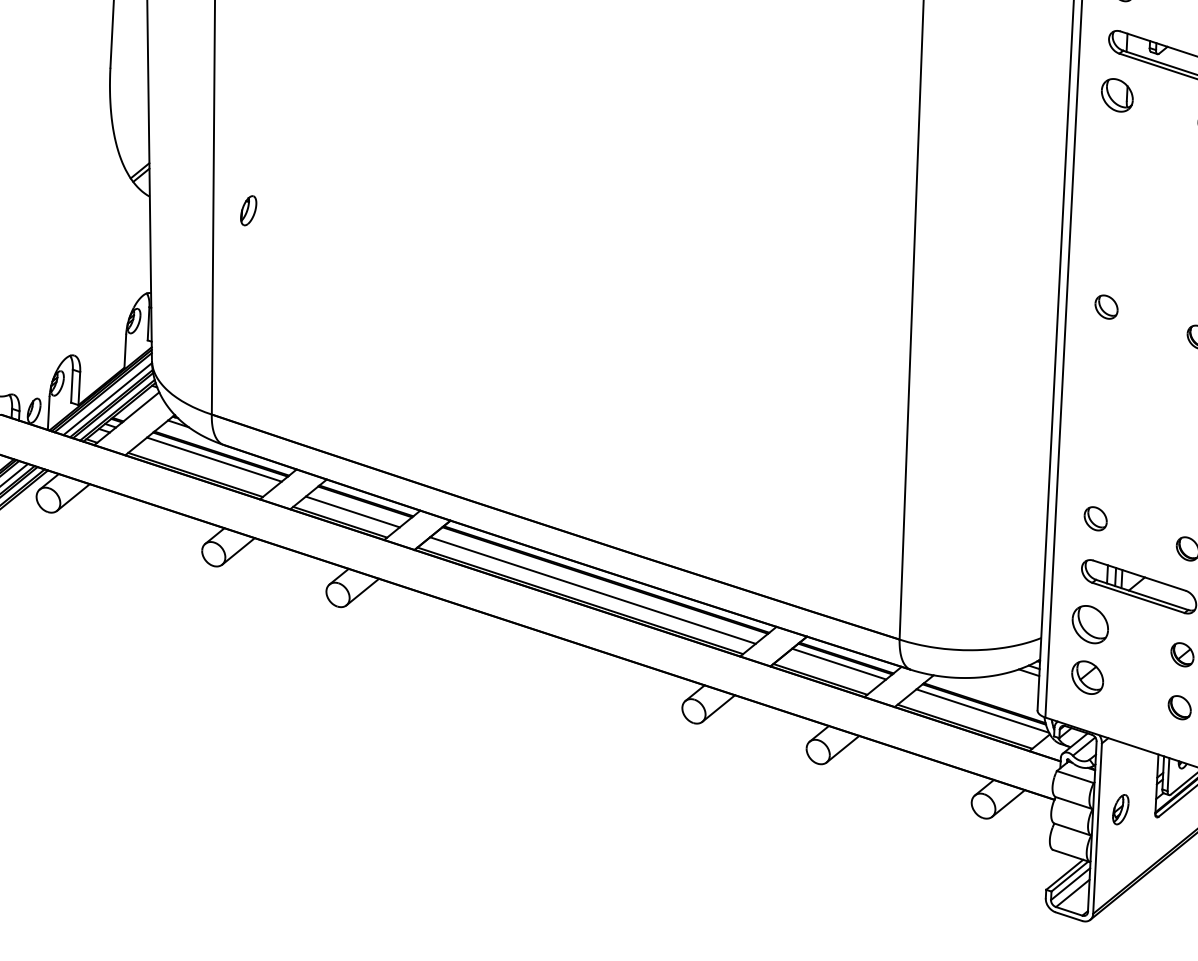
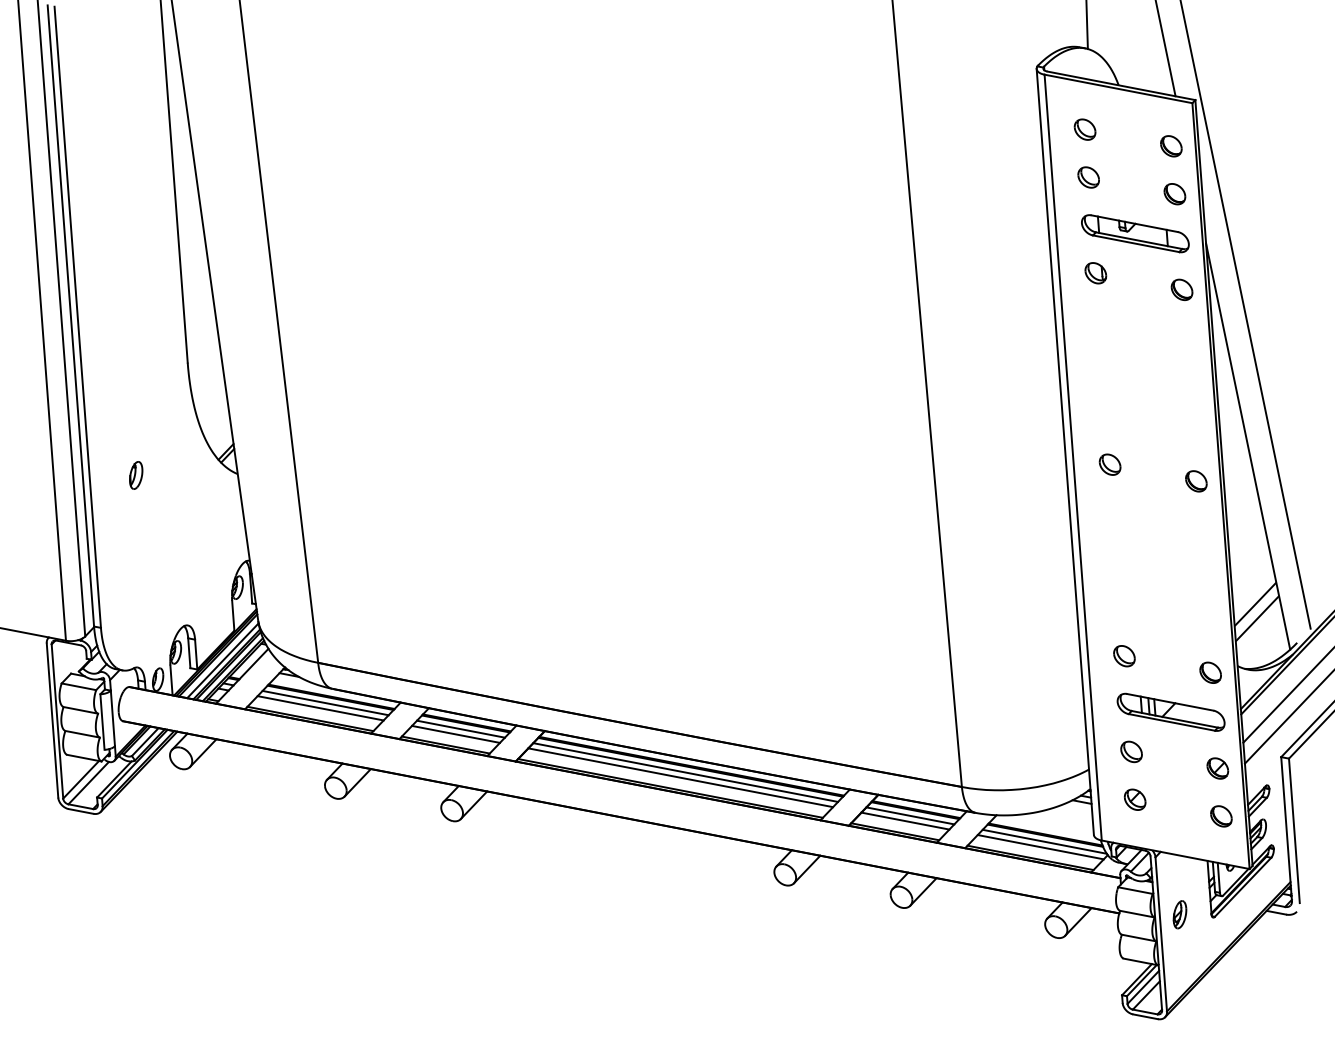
part: (1116, 95) -> (1095, 273), size x0.71
part: (249, 210) -> (136, 475), moved
line: (208, 464) -> (320, 708), added
line: (358, 506) -> (460, 728), added
line: (598, 585) -> (685, 772), added
part: (1090, 624) -> (1131, 751), size x0.62
line: (833, 668) -> (905, 820), added
part: (1086, 677) -> (1134, 799), size x0.71
line: (977, 716) -> (1040, 847), added

